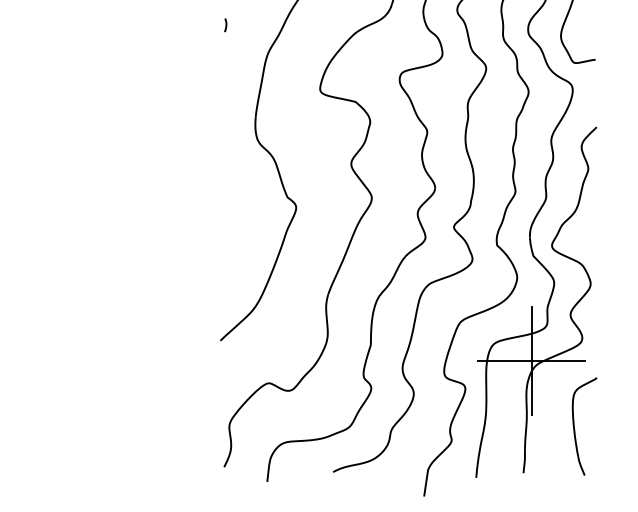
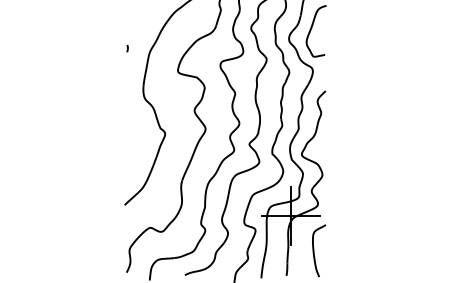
curve: (225, 25) -> (127, 48), moved

